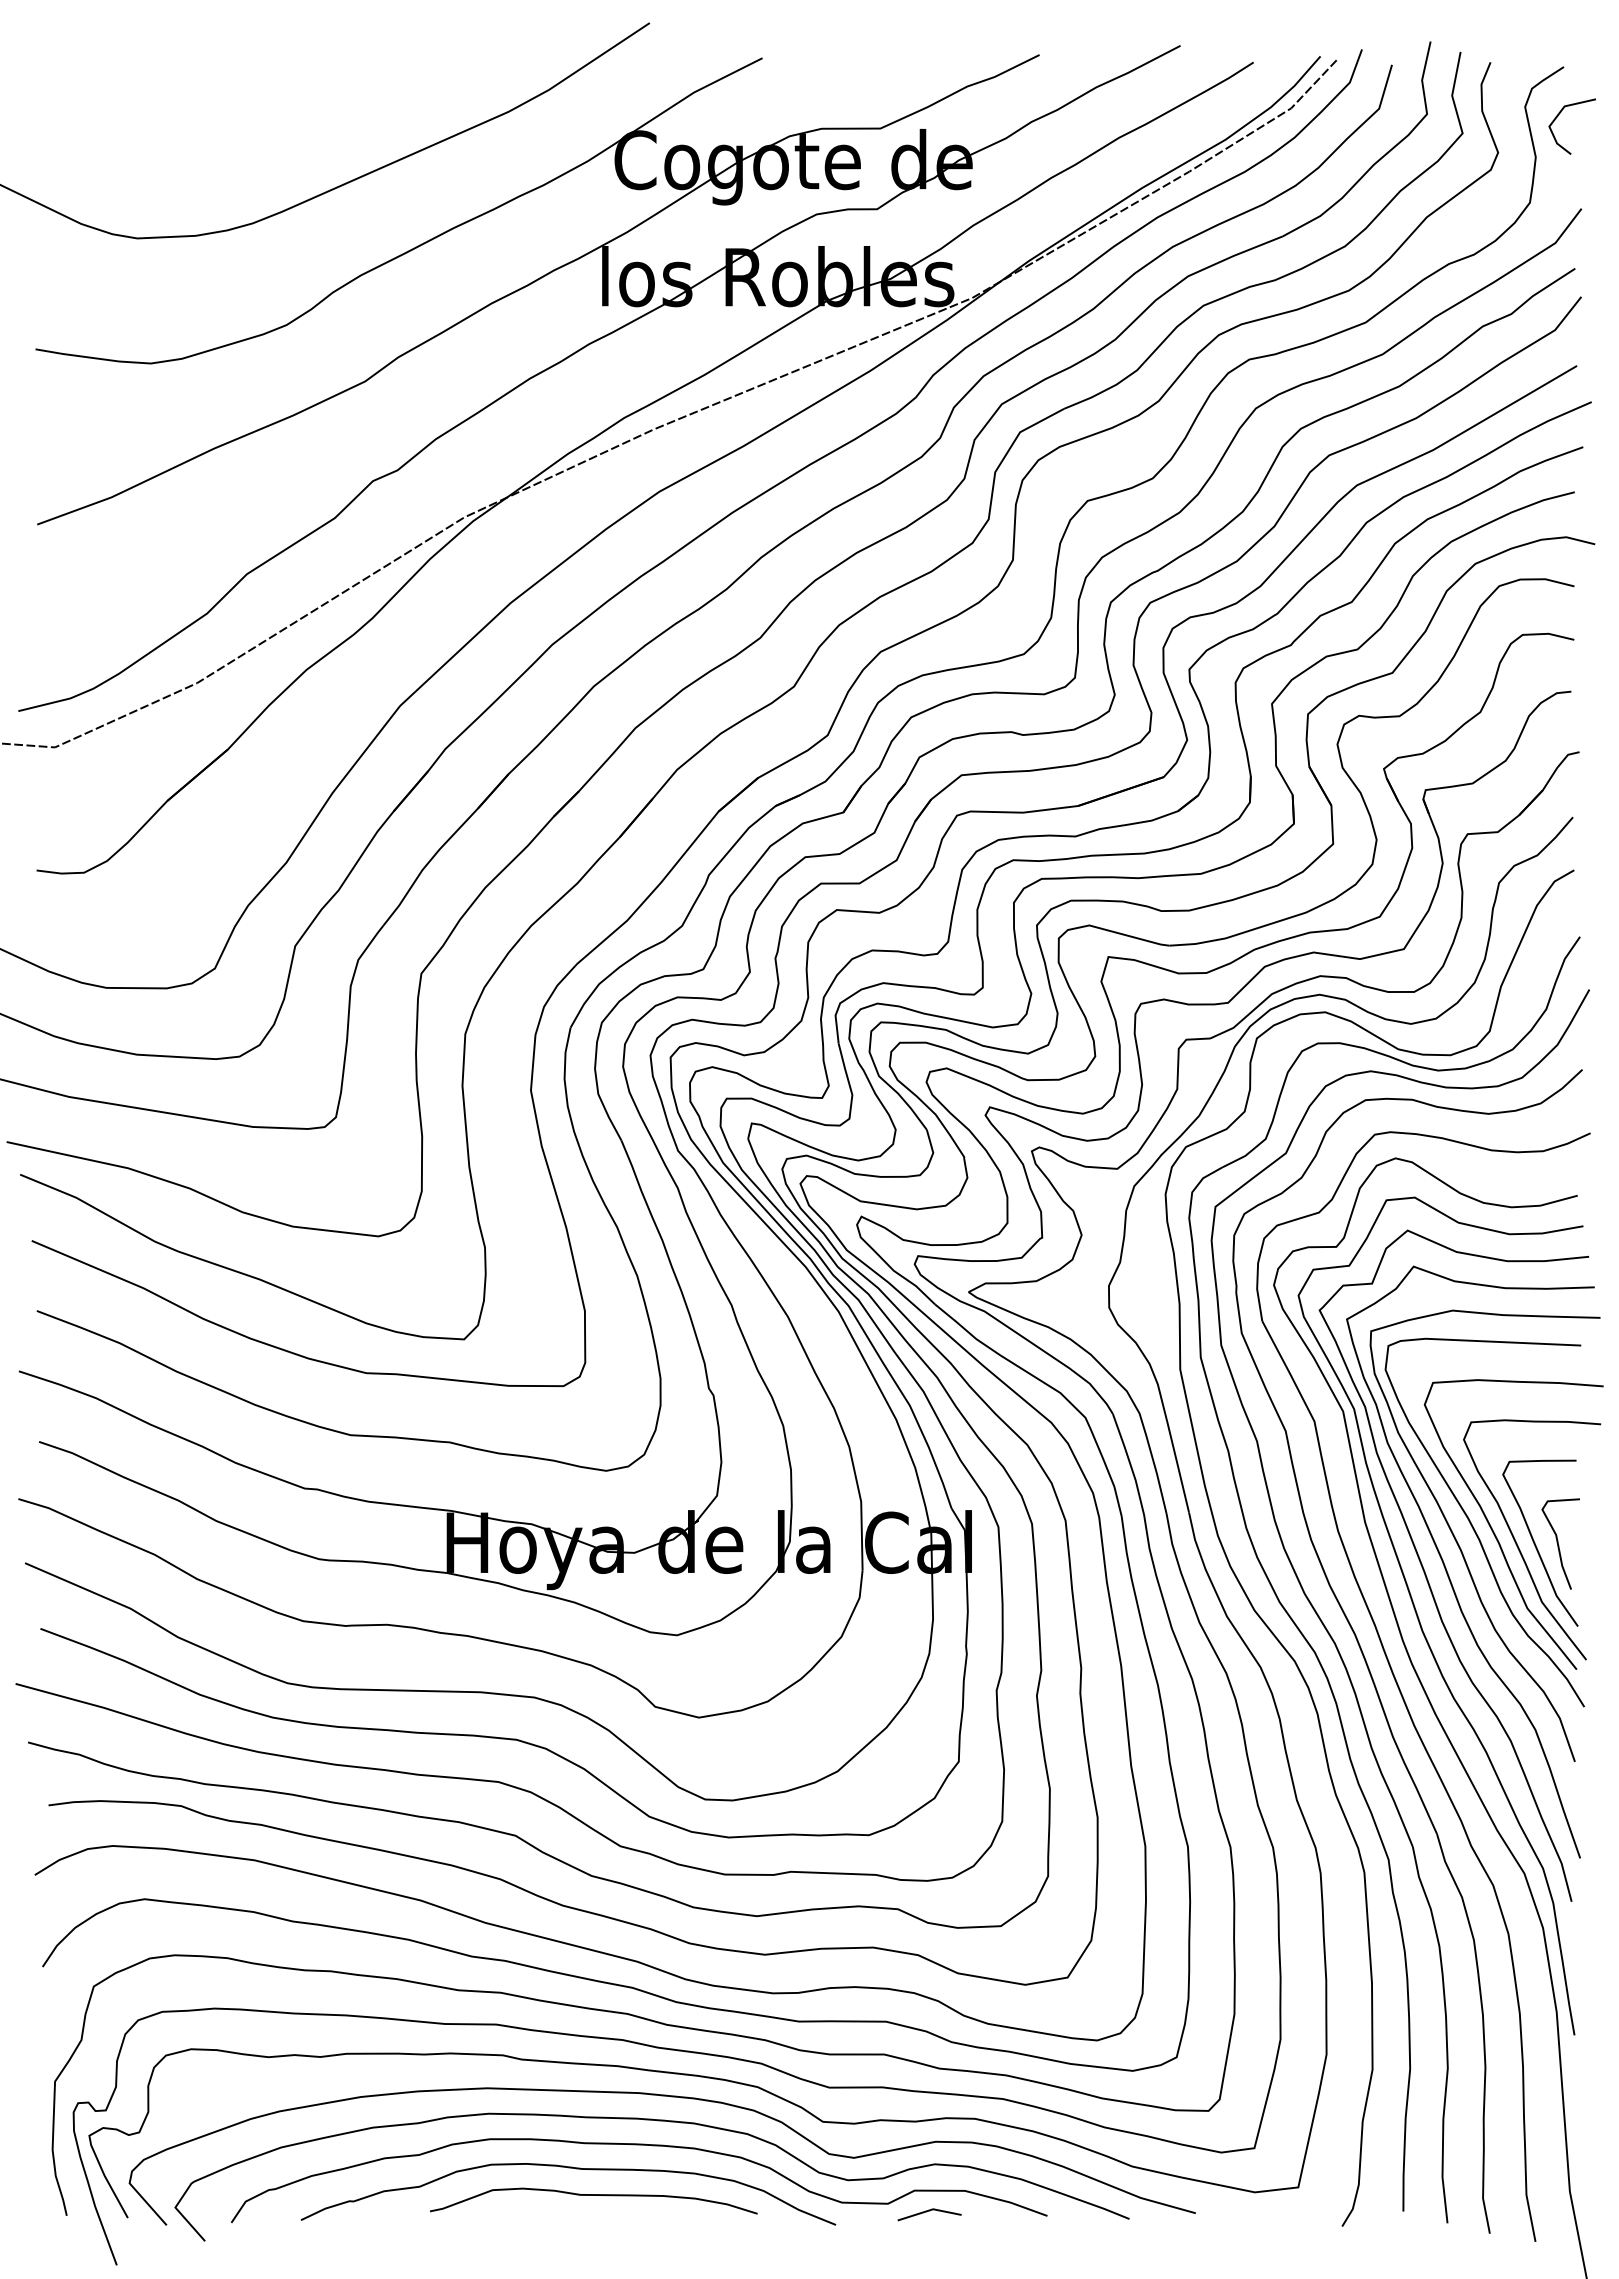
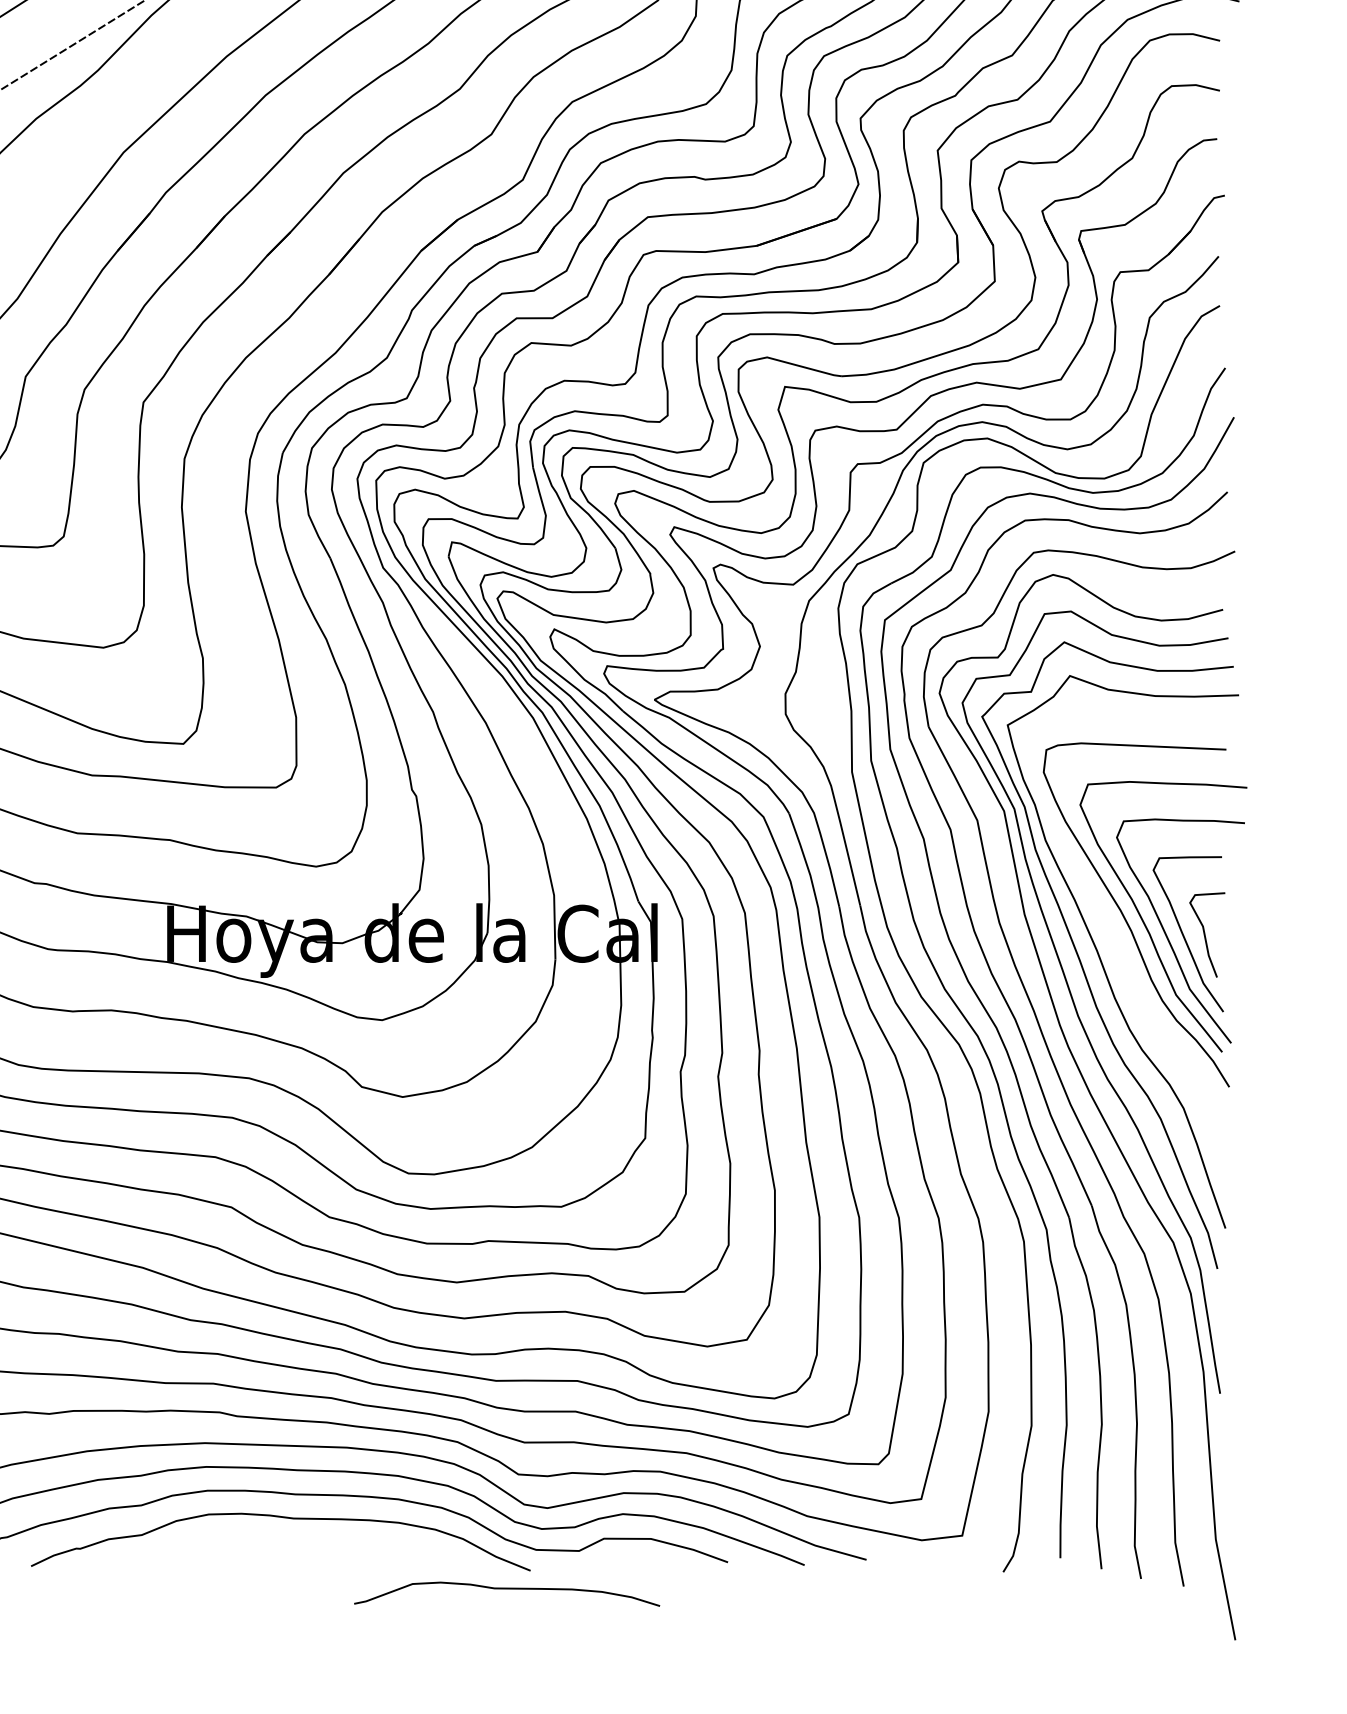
curve: (1460, 1546) -> (1113, 937), removed
curve: (593, 2195) -> (506, 1589), moved
line: (929, 2211) -> (617, 1558), removed

